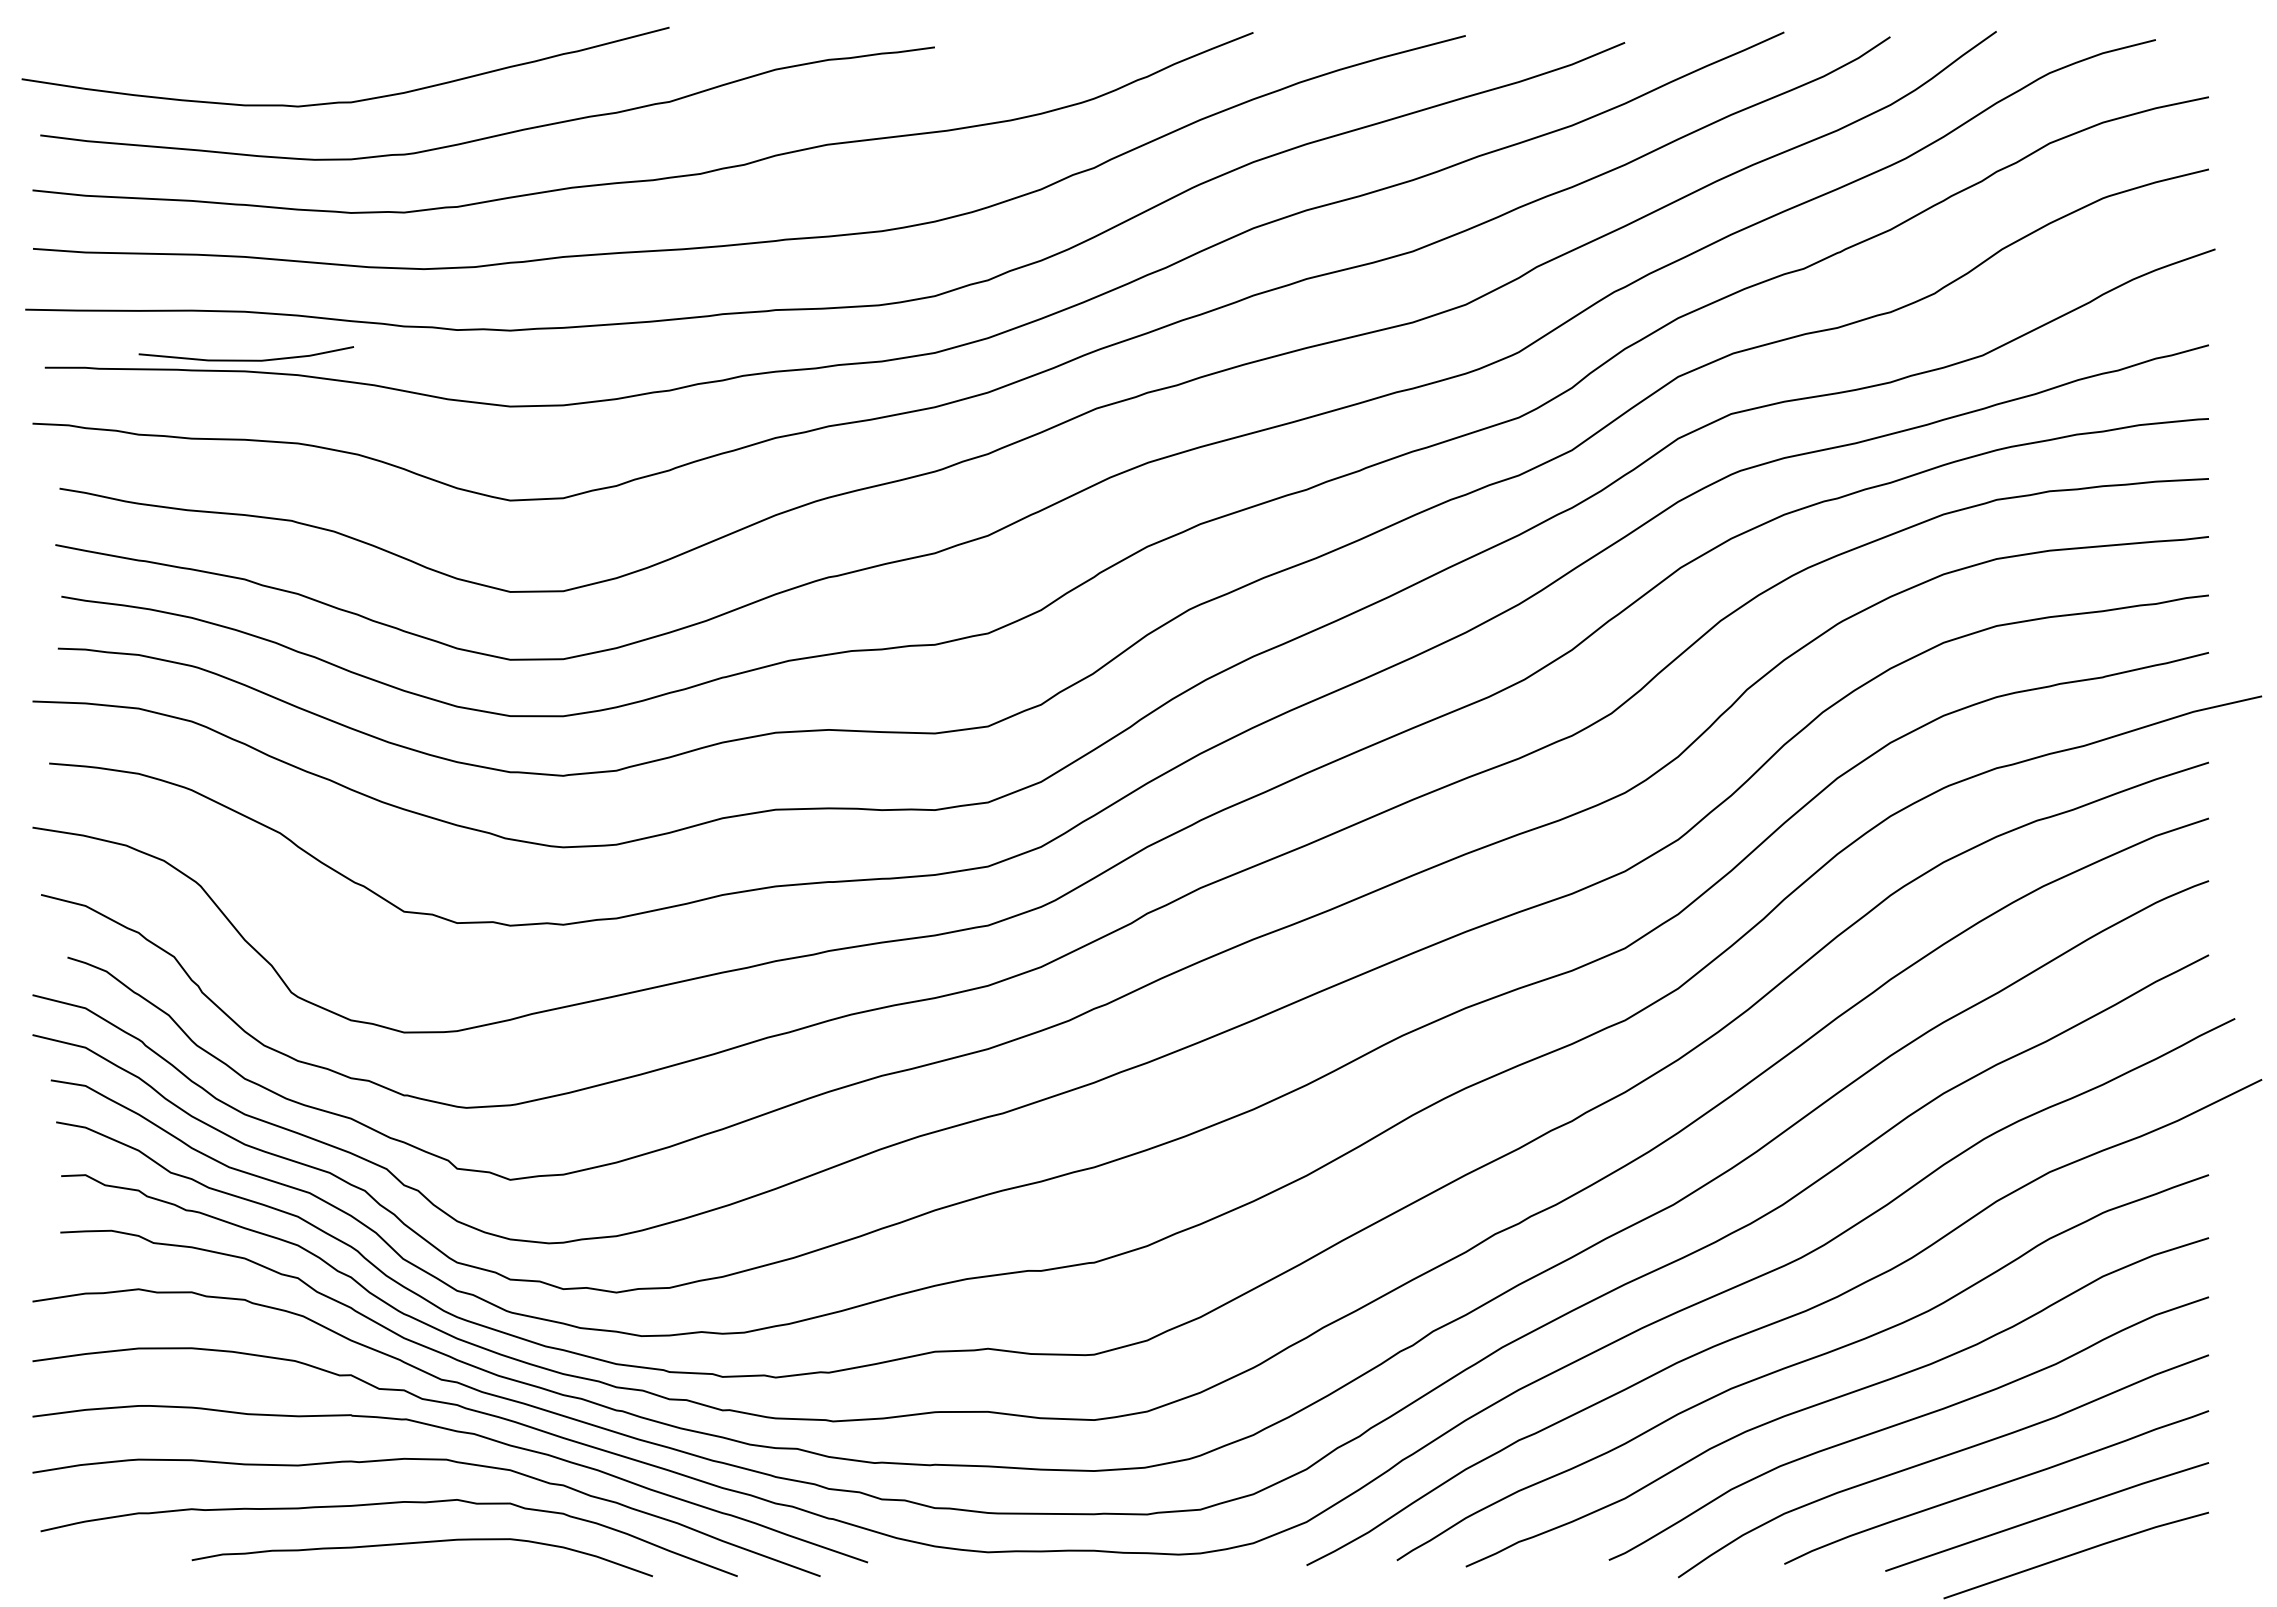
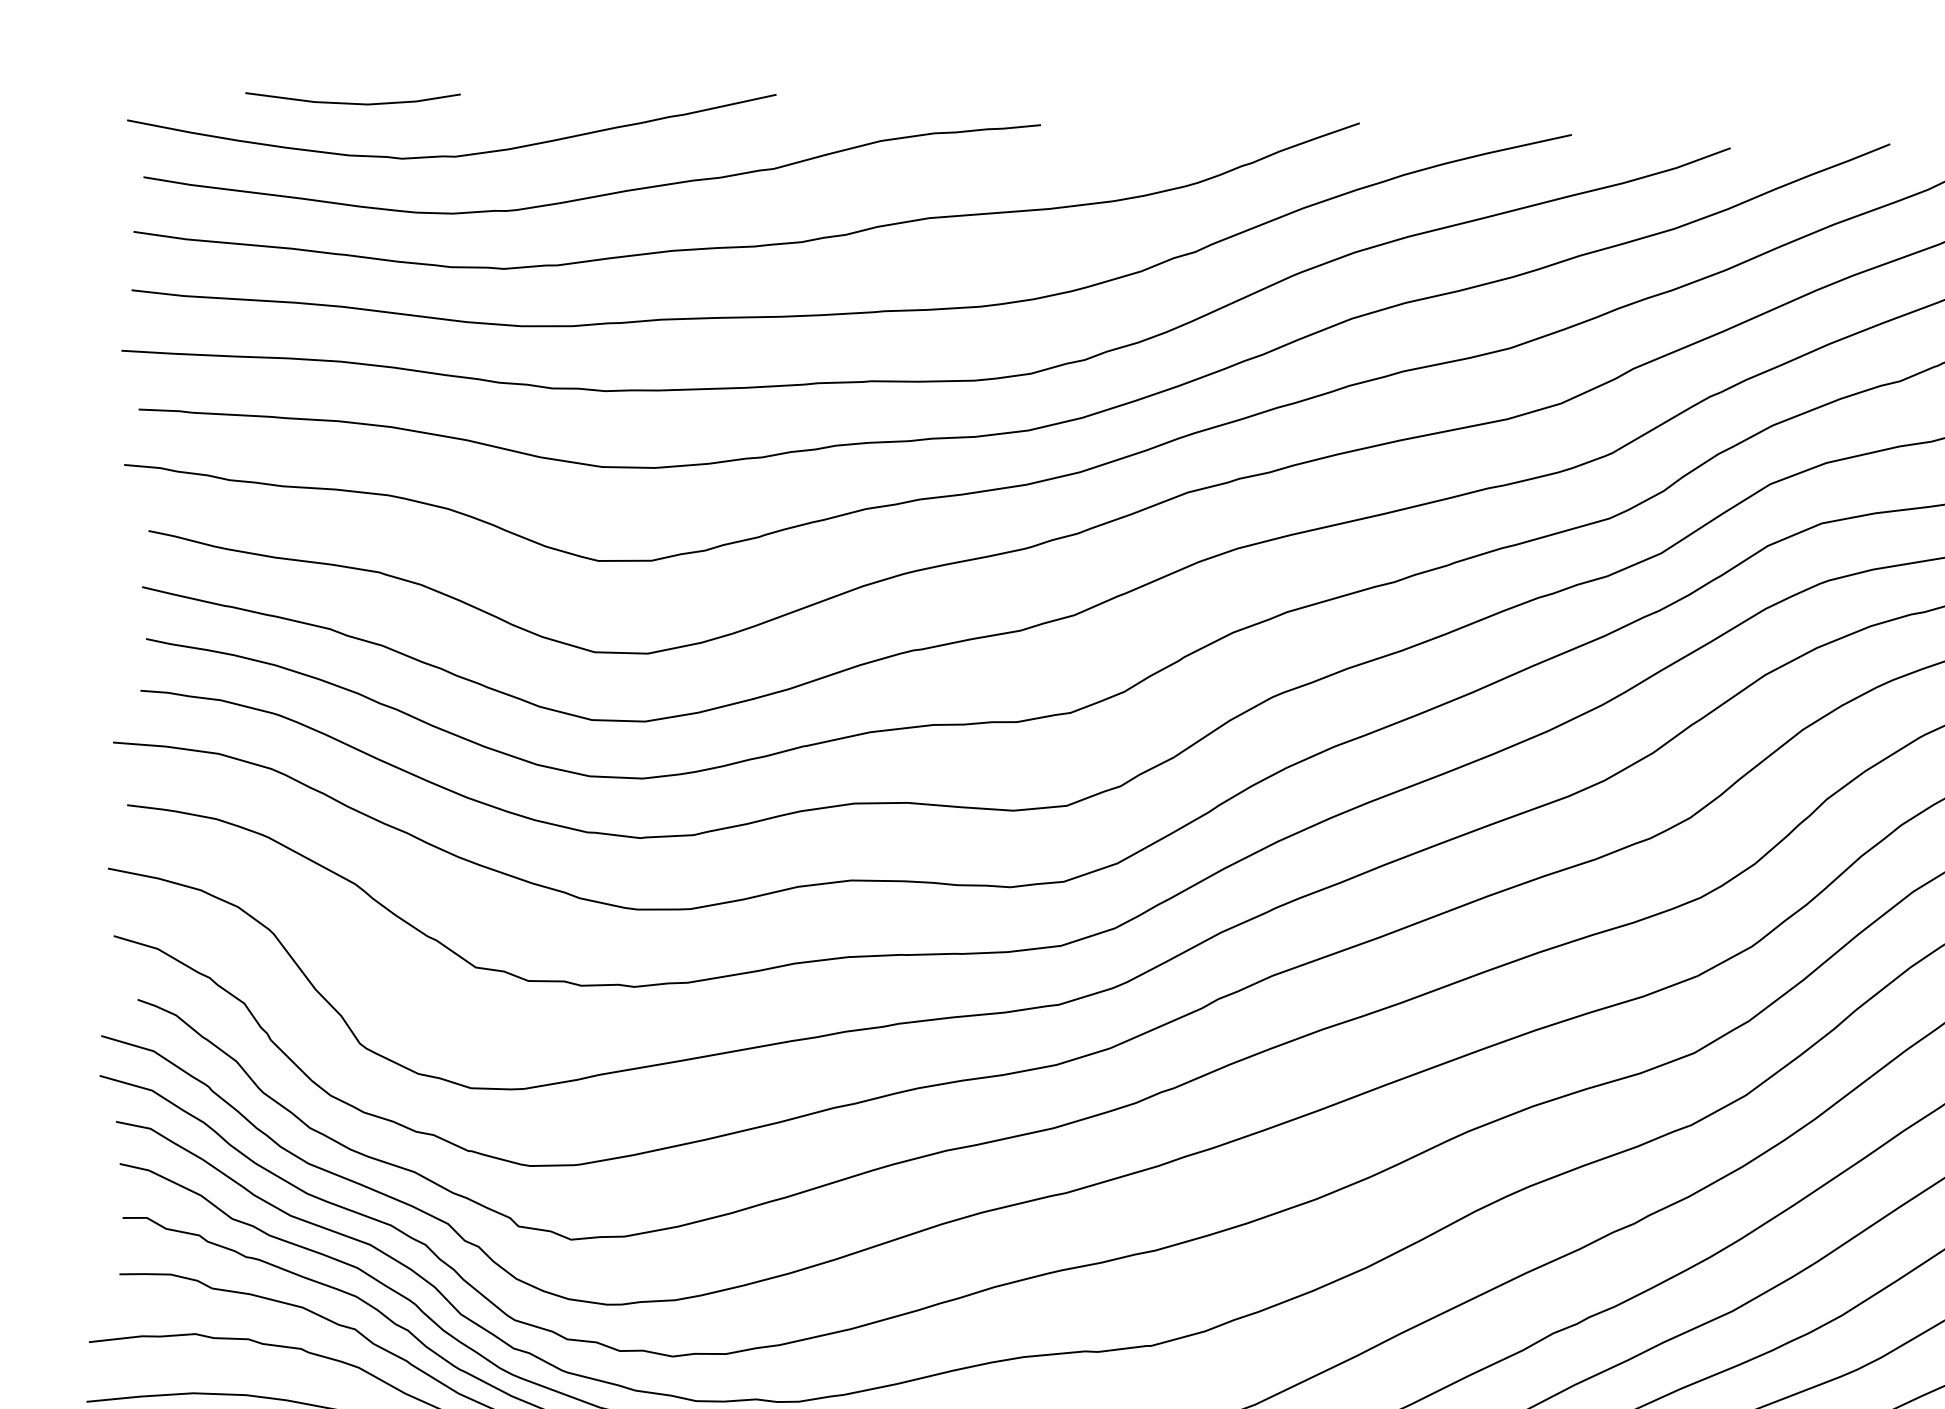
line: (246, 359) -> (352, 102), moved

